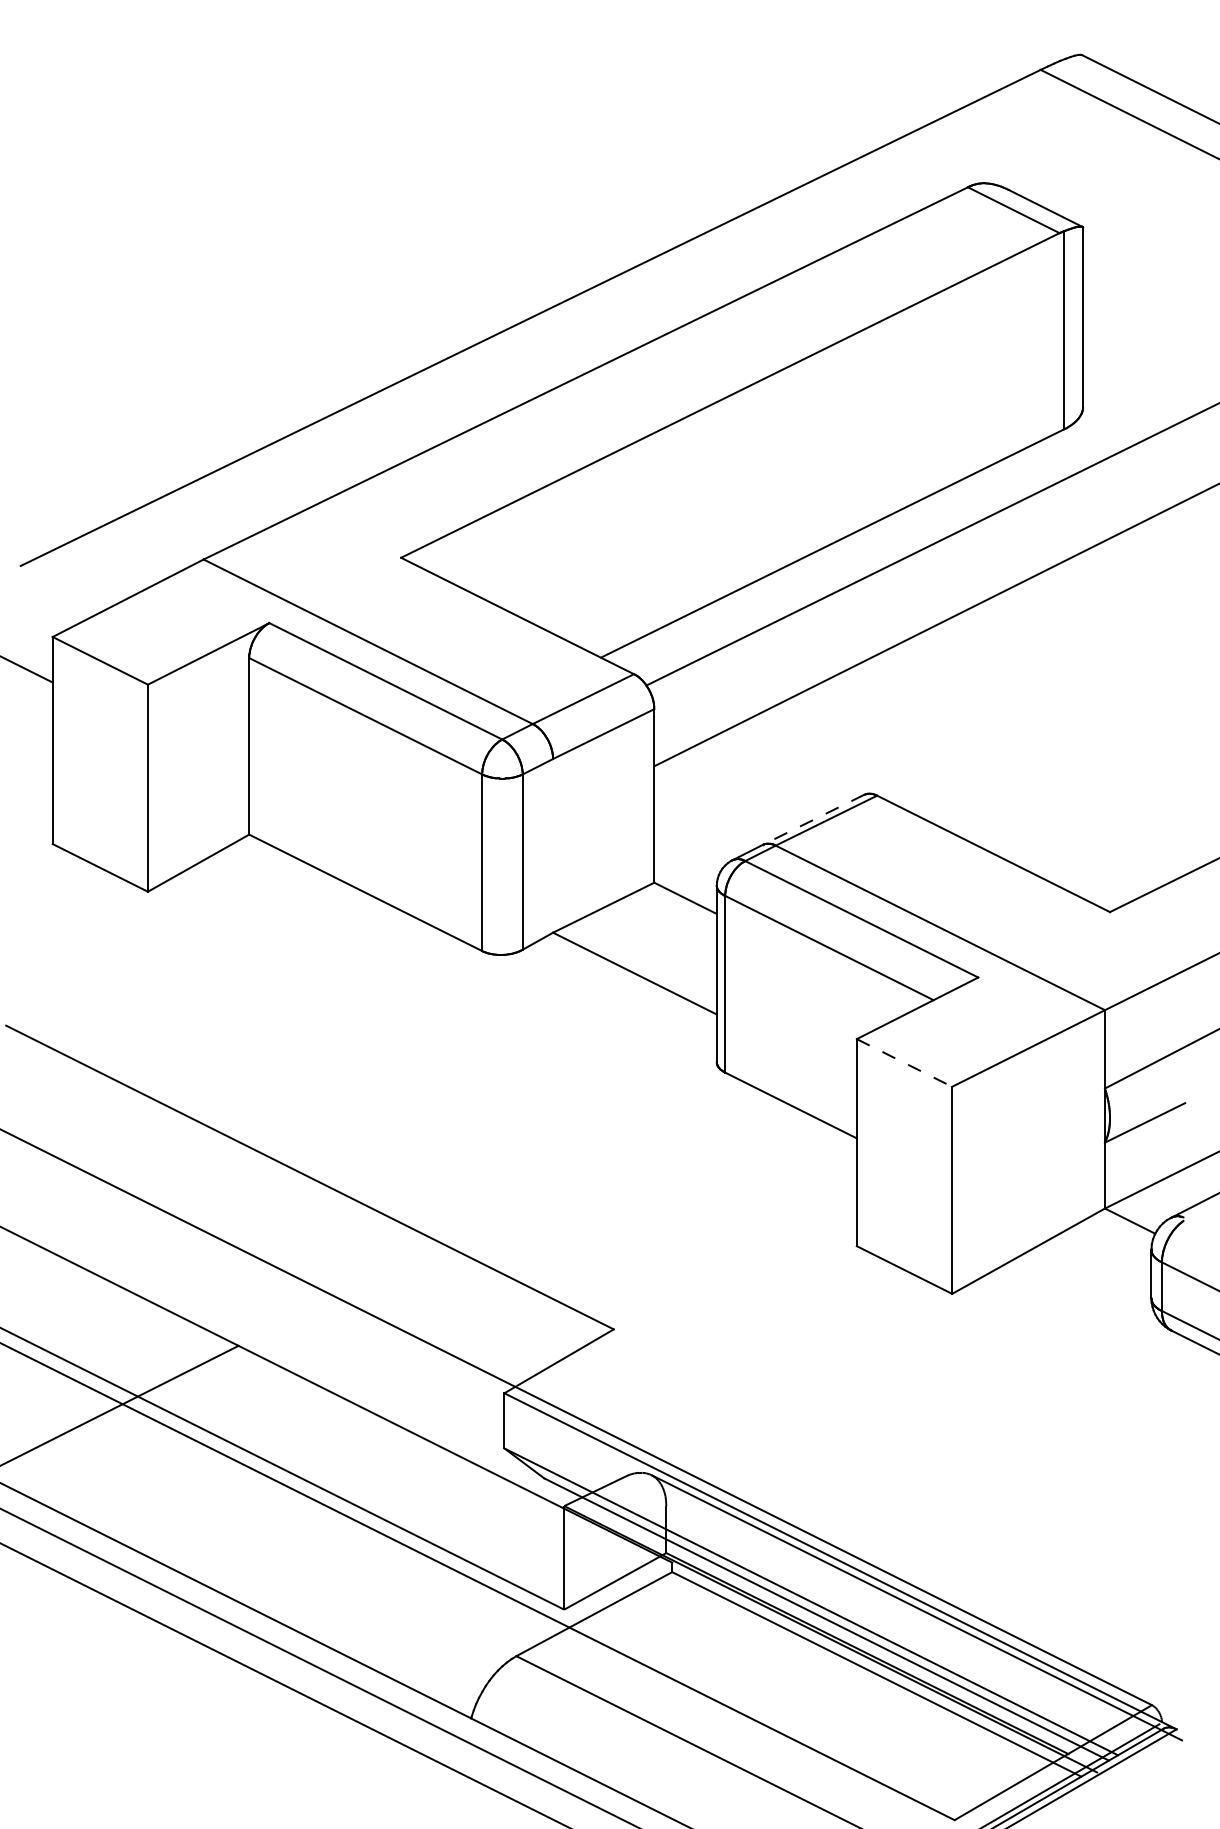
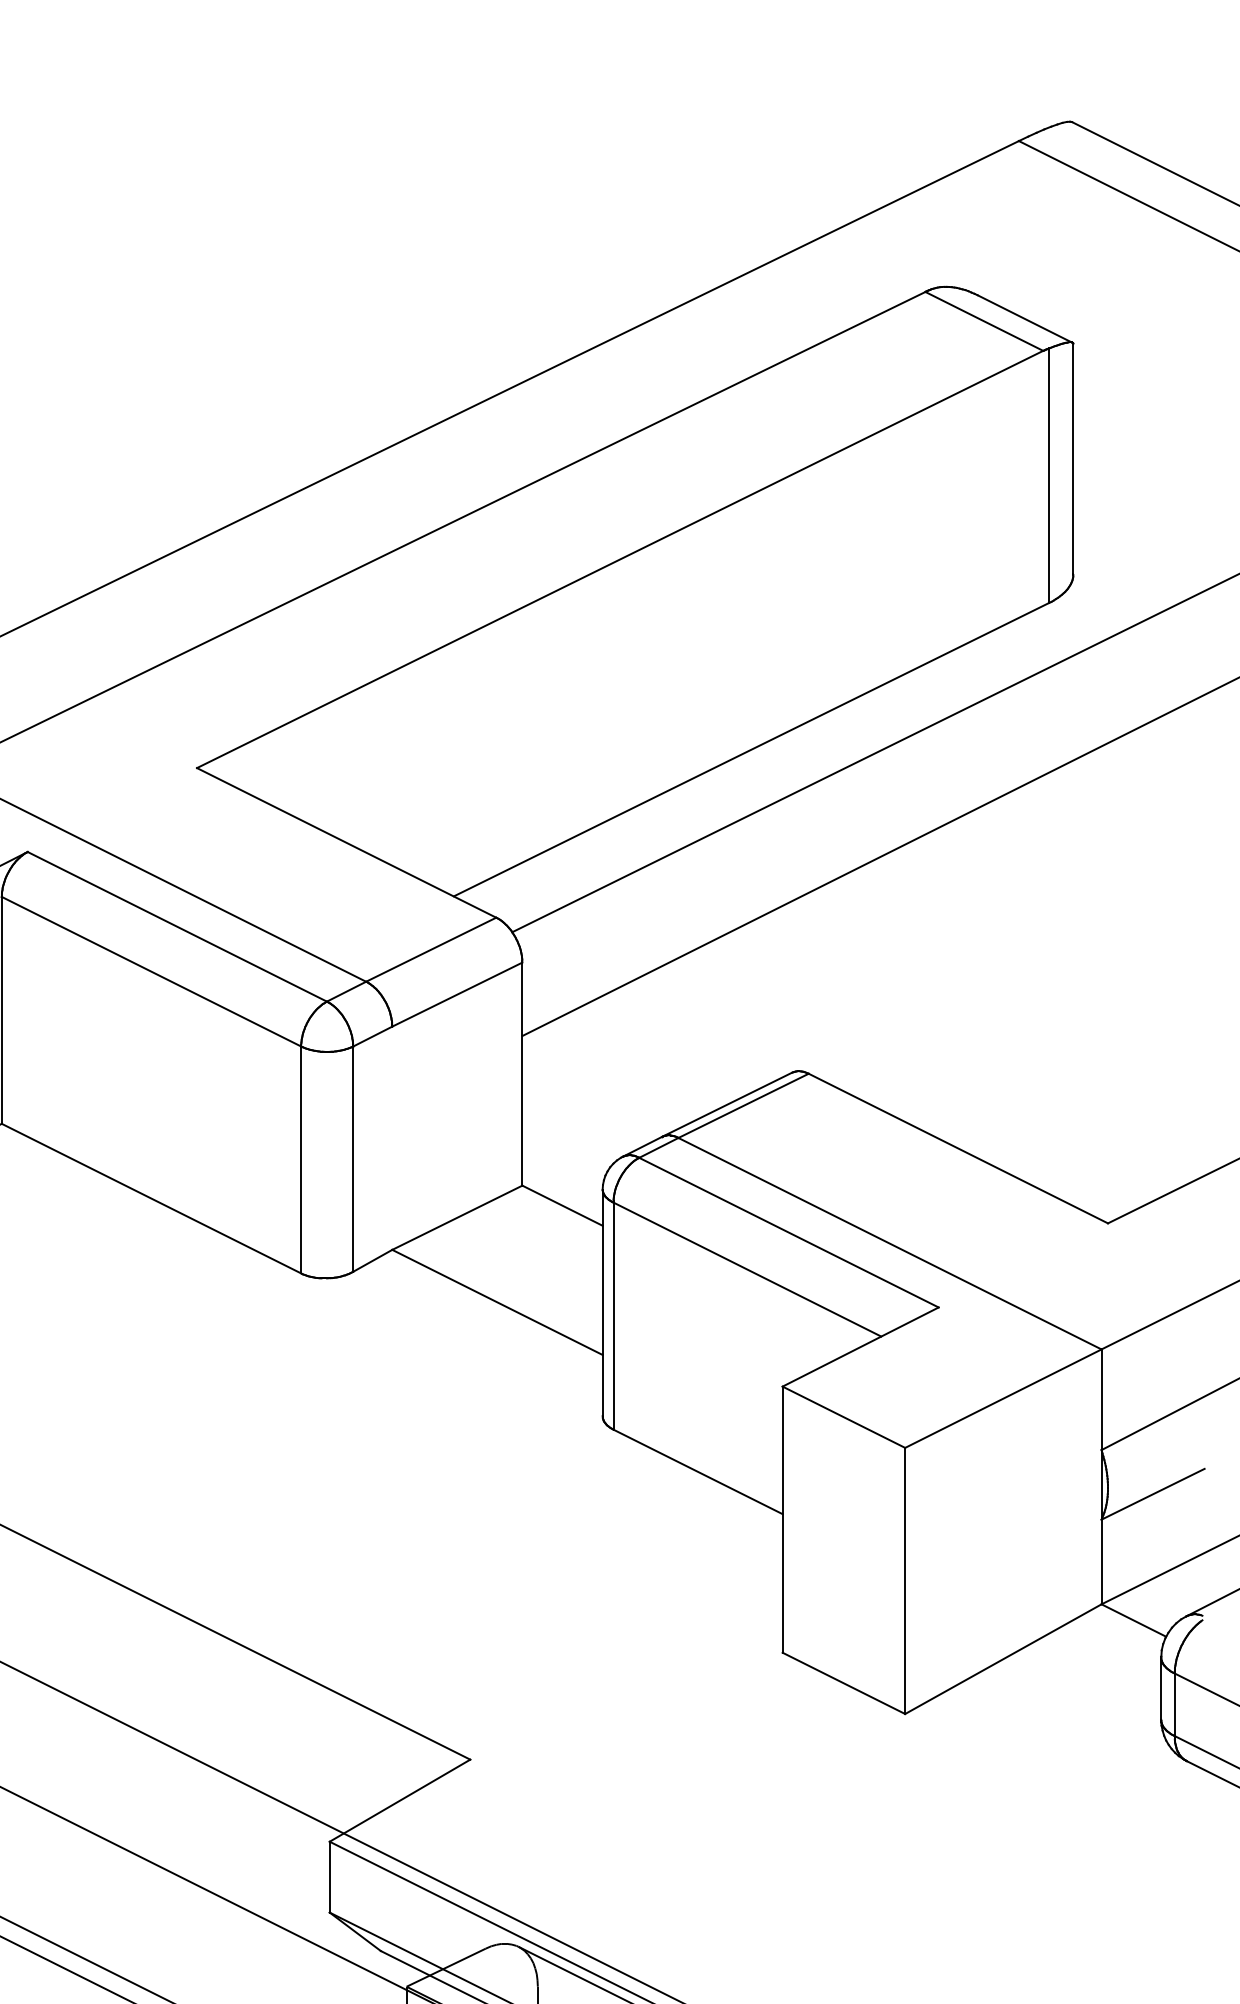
line: (813, 820) -> (726, 1105), dashed -> solid
line: (904, 1063) -> (843, 1417), dashed -> solid

